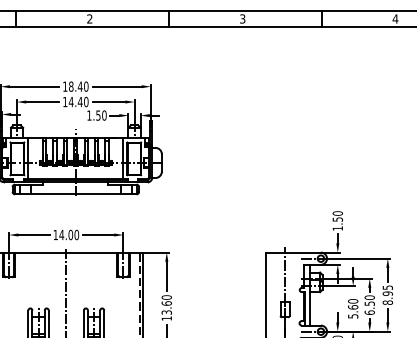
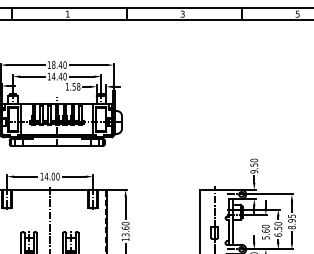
text: (89, 18) -> (67, 13), 2 -> 1
text: (395, 18) -> (297, 13), 4 -> 5
text: (104, 115) -> (78, 86), 1.50 -> 1.58
text: (337, 228) -> (254, 171), 1.50 -> 9.50

